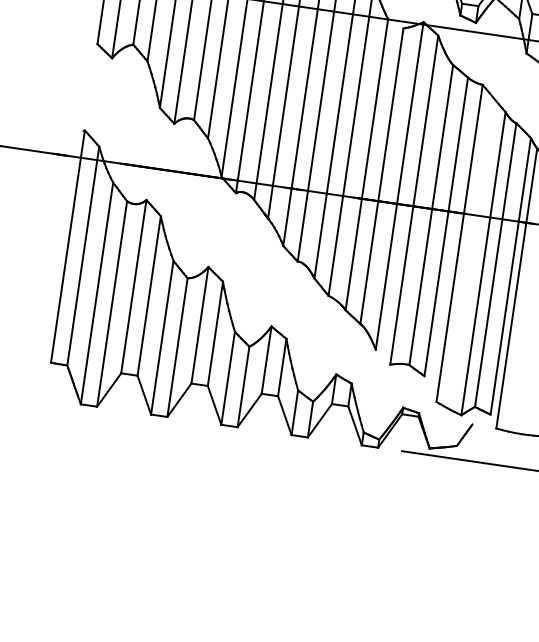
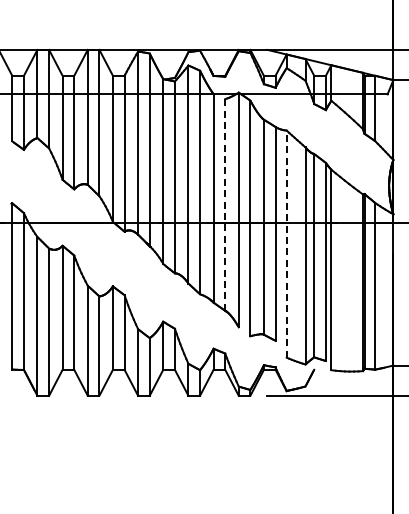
line: (382, 175) -> (225, 204), solid -> dashed
line: (459, 243) -> (286, 244), solid -> dashed

